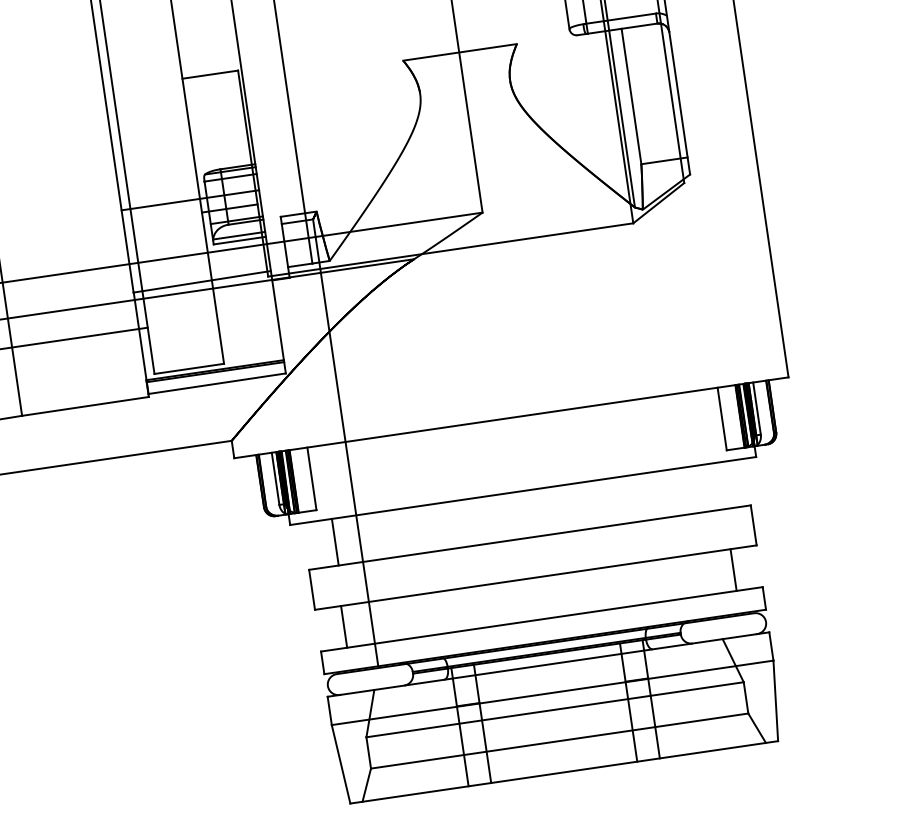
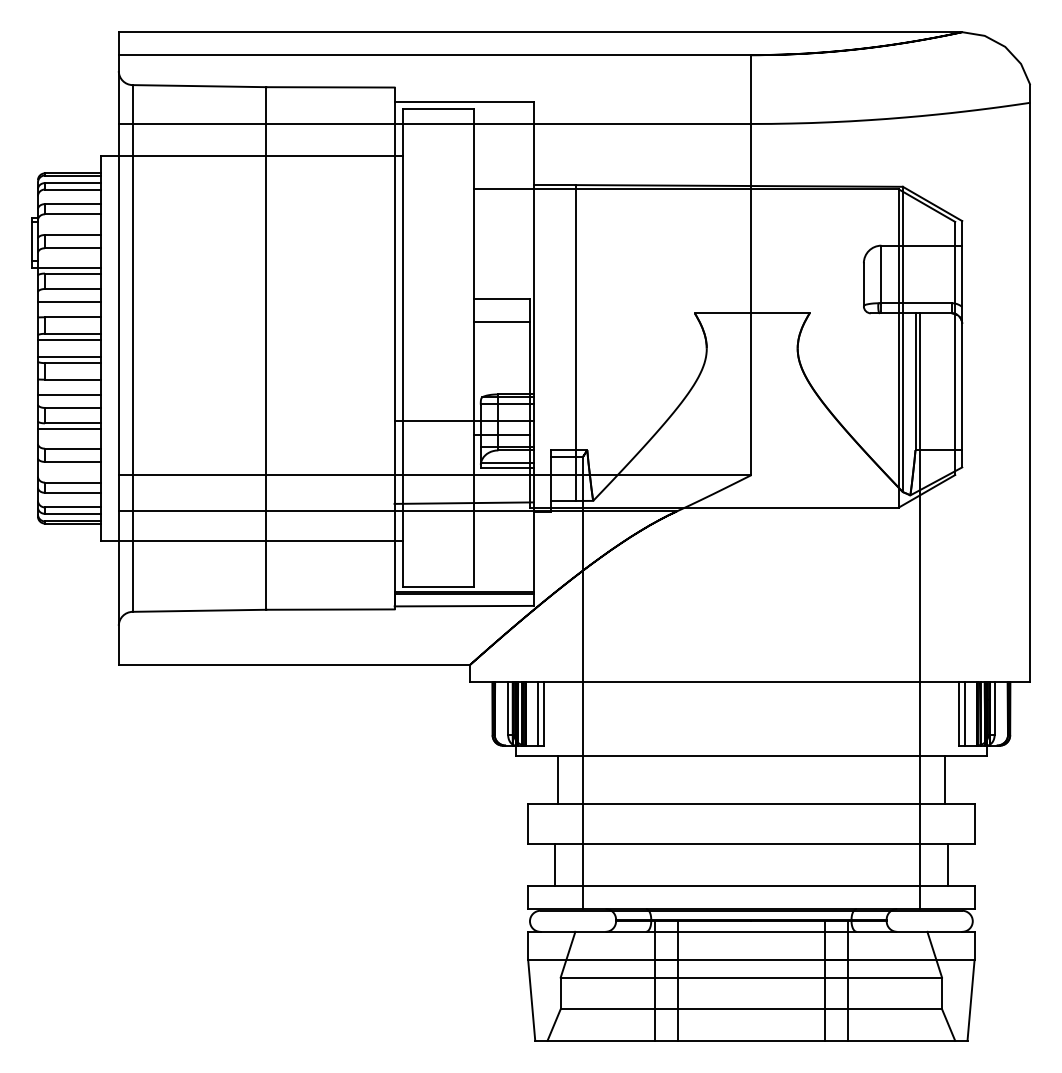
line: (213, 96) -> (501, 321), added
line: (669, 323) -> (920, 611), added
line: (727, 417) -> (964, 713), added
line: (306, 479) -> (538, 713), added
line: (717, 485) -> (944, 779), added

